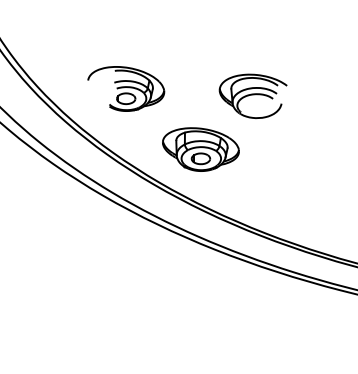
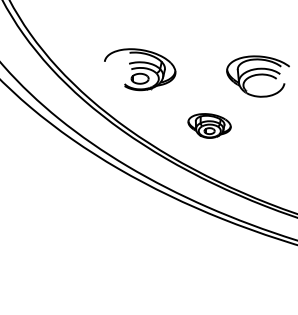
part: (200, 149) -> (209, 125), size x0.6

